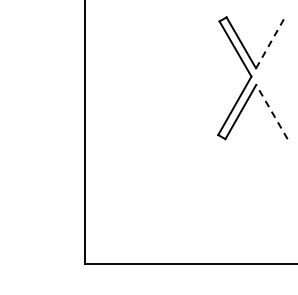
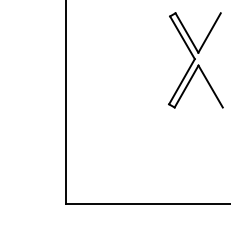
line: (270, 42) -> (209, 32), dashed -> solid
line: (271, 111) -> (210, 86), dashed -> solid

